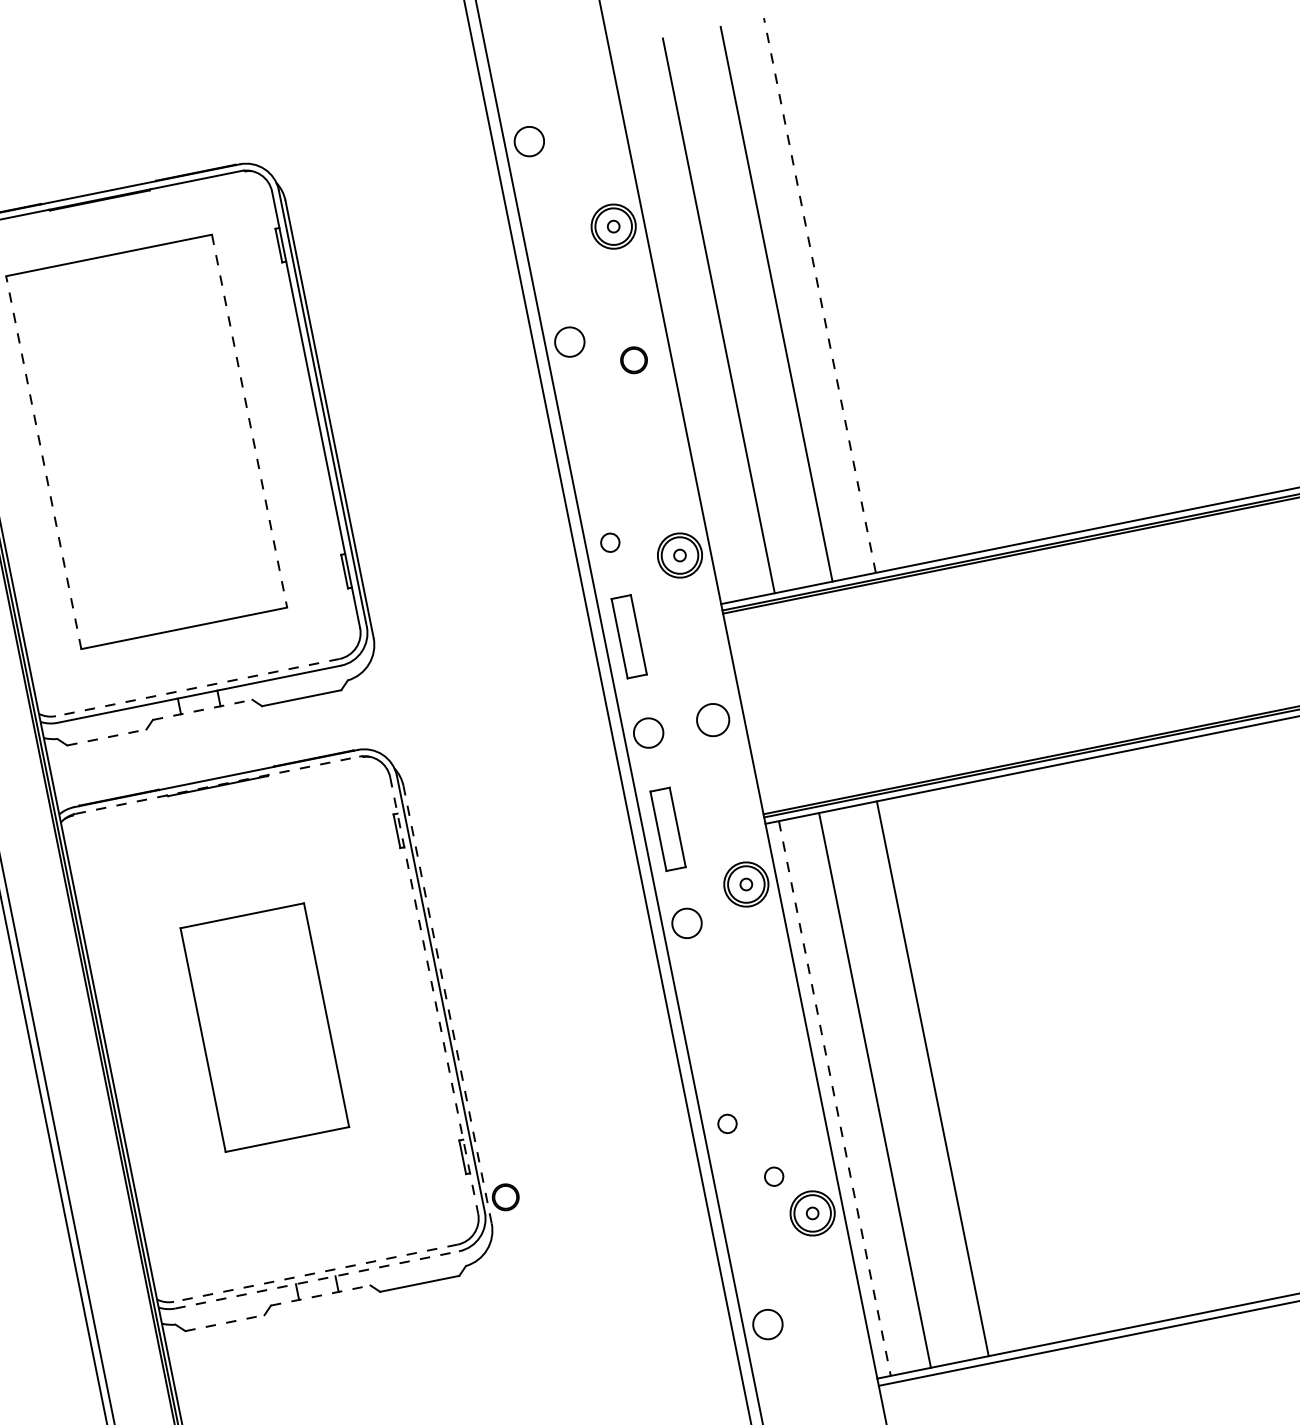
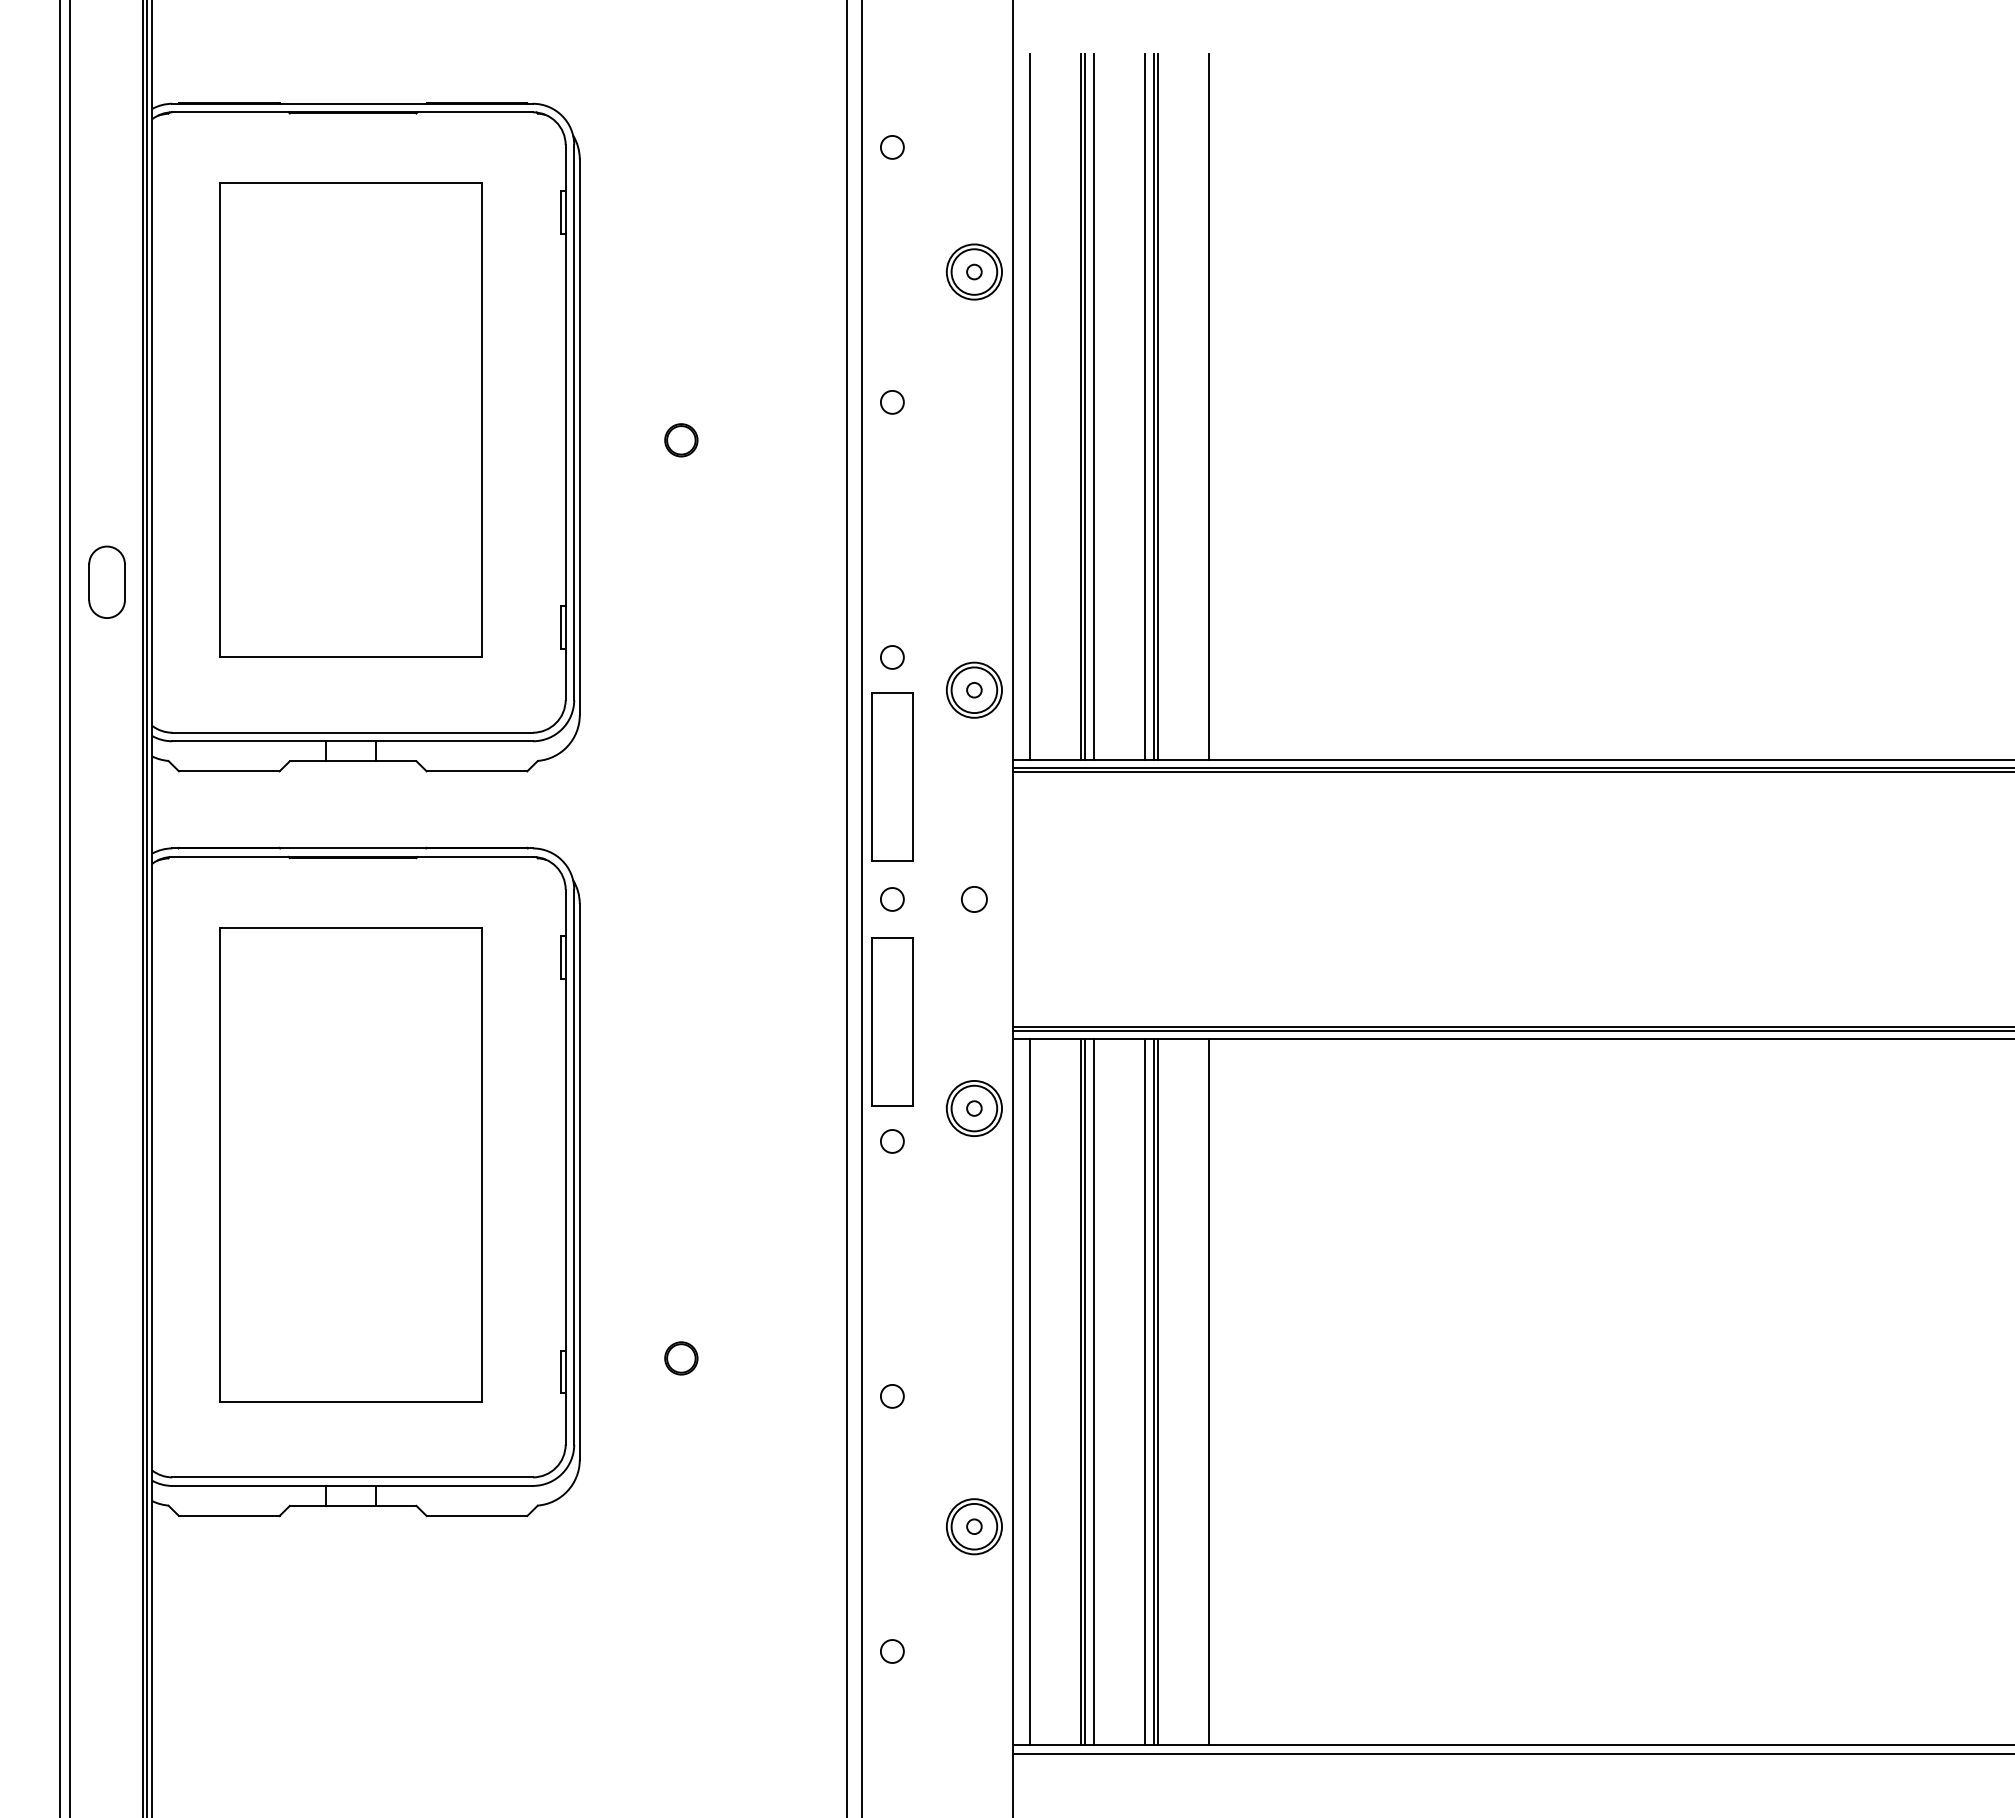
circle: (529, 141) -> (892, 147), size x0.62
line: (819, 295) -> (1209, 406), dashed -> solid
line: (779, 303) -> (1158, 406), added
line: (769, 305) -> (1145, 406), added
line: (729, 313) -> (1094, 406), added
line: (721, 314) -> (1084, 406), added
line: (678, 323) -> (1029, 406), added
circle: (569, 342) -> (892, 402), size x0.62
part: (634, 360) -> (681, 440), moved
line: (249, 421) -> (481, 420), dashed -> solid
line: (43, 462) -> (219, 419), dashed -> solid
part: (629, 636) -> (892, 776), size x1.67
line: (197, 687) -> (352, 732), dashed -> solid
line: (202, 710) -> (353, 761), dashed -> solid
circle: (713, 720) -> (974, 899), size x0.62
circle: (648, 733) -> (892, 899), size x0.62
line: (107, 737) -> (229, 771), dashed -> solid
line: (218, 784) -> (353, 856), dashed -> solid
part: (668, 829) -> (892, 1021), size x1.67
circle: (687, 923) -> (892, 1141), size x0.62
line: (434, 995) -> (565, 1167), dashed -> solid
line: (447, 1004) -> (579, 1181), dashed -> solid
part: (264, 1027) -> (350, 1164), size x1.67
line: (976, 1069) -> (1209, 1391), added
line: (936, 1077) -> (1158, 1391), added
line: (925, 1079) -> (1145, 1391), added
line: (885, 1088) -> (1094, 1391), added
line: (877, 1089) -> (1084, 1391), added
line: (834, 1098) -> (1029, 1391), dashed -> solid
circle: (774, 1176) -> (936, 1472), removed
part: (505, 1197) -> (681, 1358), moved
line: (315, 1273) -> (352, 1477), dashed -> solid
line: (317, 1279) -> (353, 1485), dashed -> solid
line: (320, 1295) -> (353, 1505), dashed -> solid
line: (225, 1322) -> (229, 1515), dashed -> solid
circle: (768, 1324) -> (892, 1651), size x0.62

